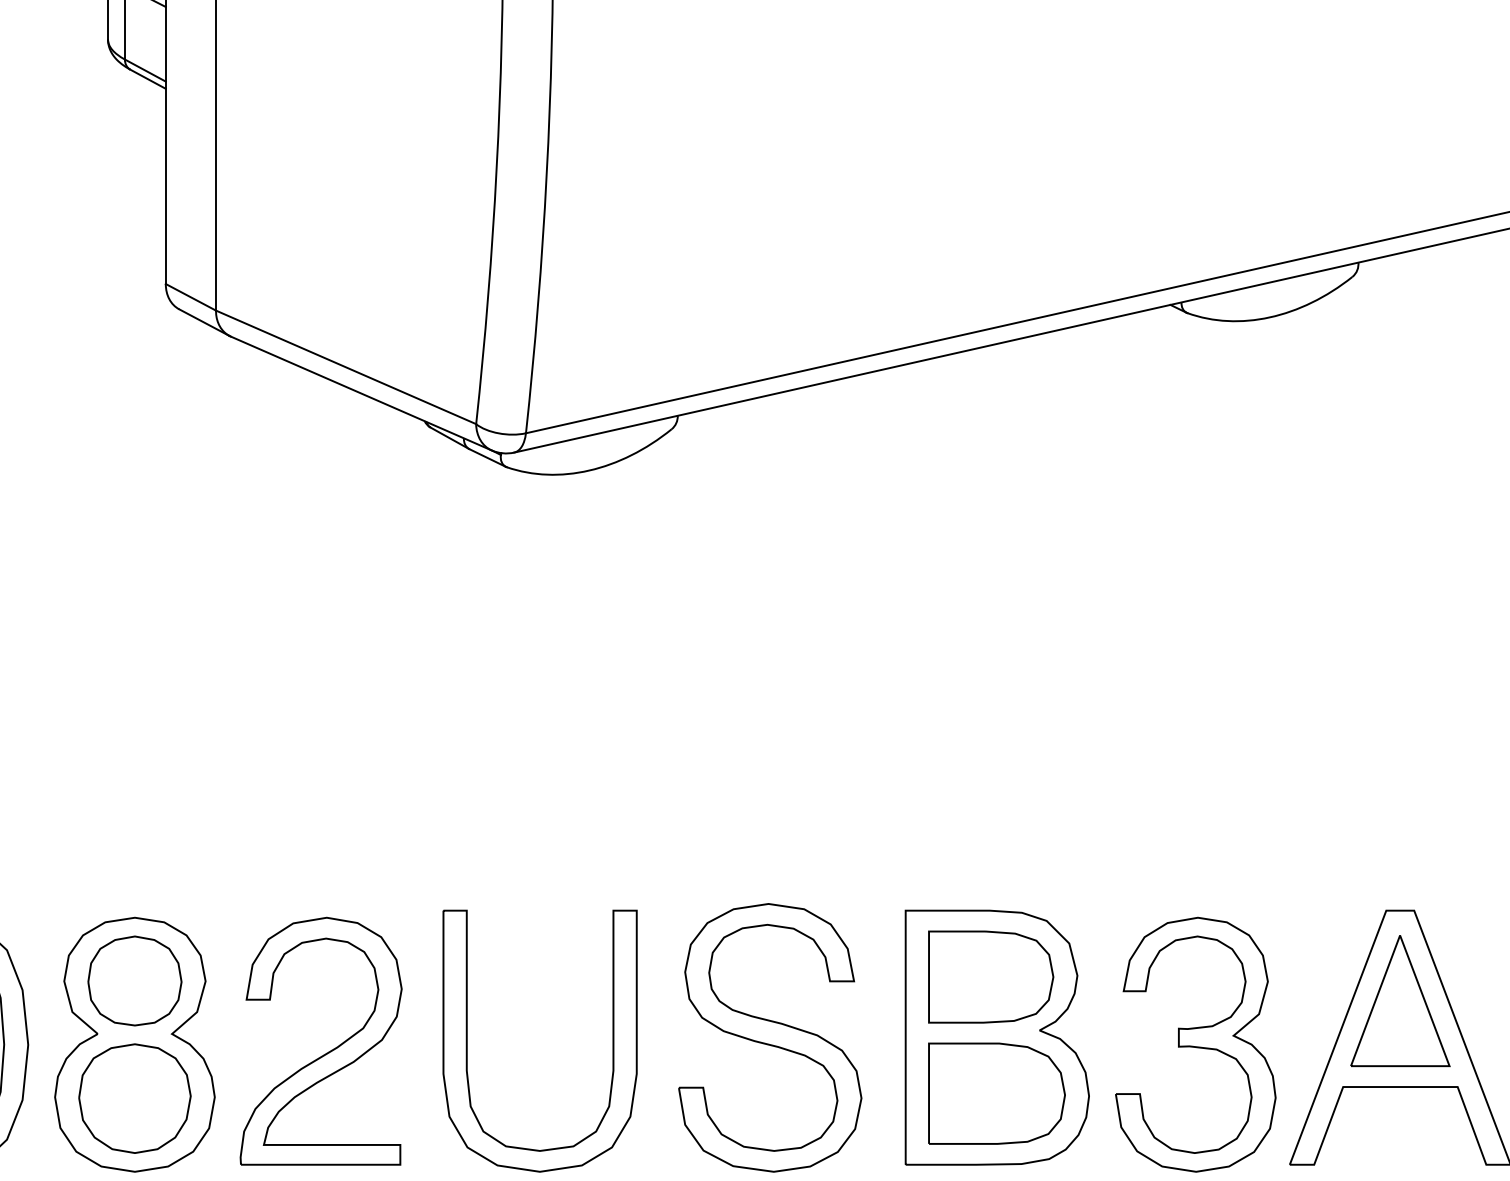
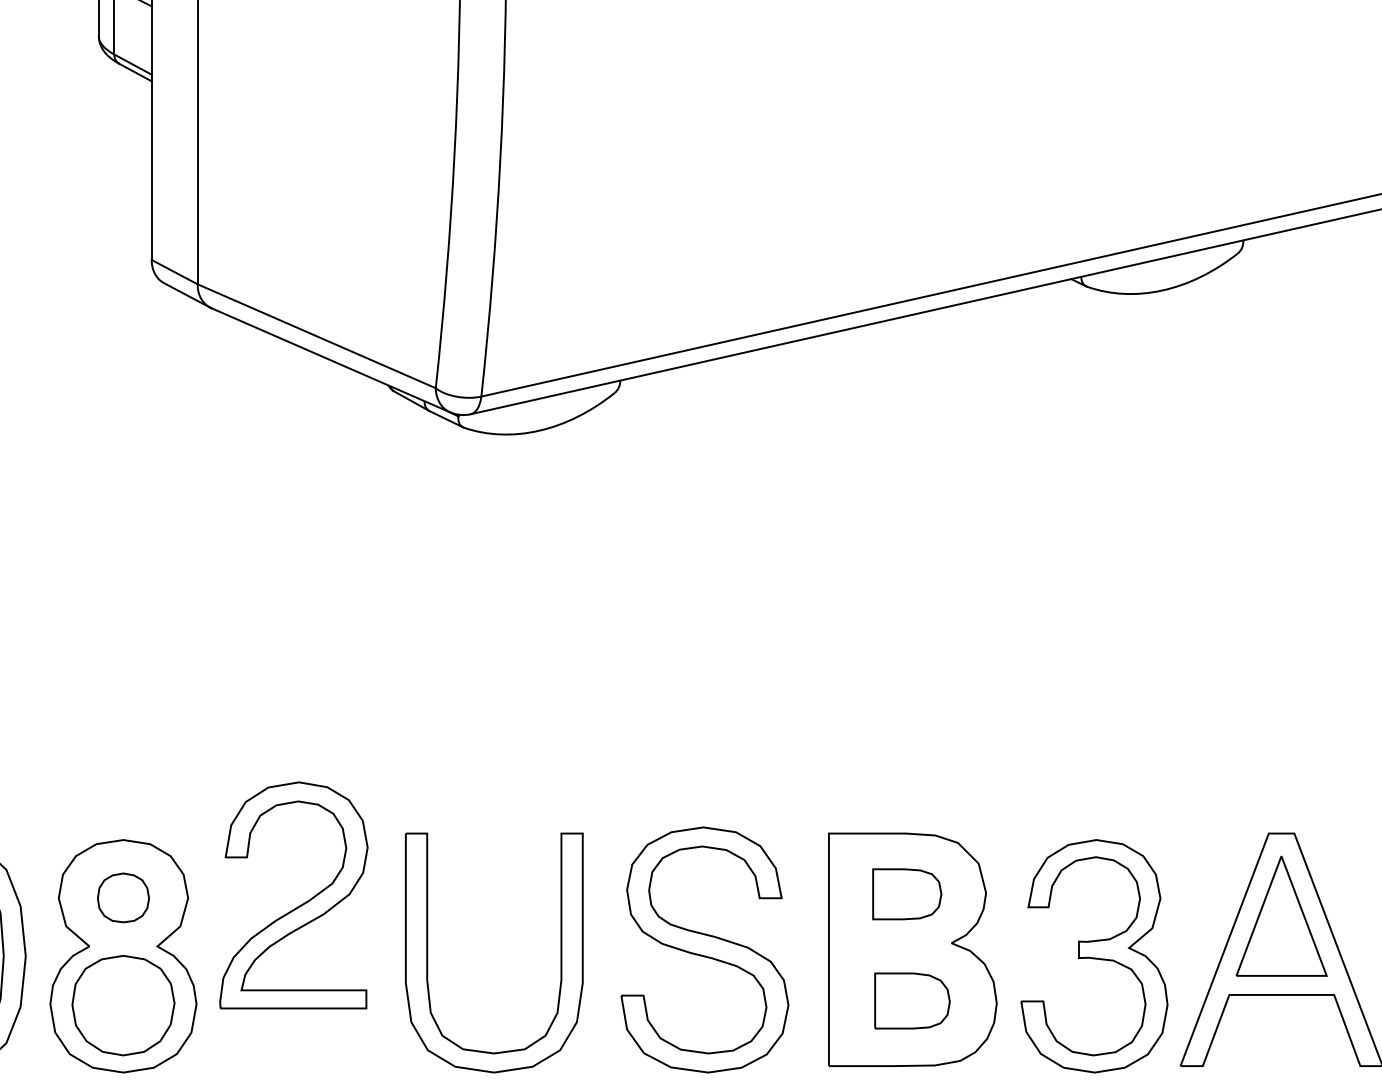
part: (991, 976) -> (907, 893), size x0.6
part: (134, 980) -> (123, 897), size x0.6
part: (326, 1052) -> (298, 905), moved
part: (996, 1093) -> (912, 1000), size x0.6

